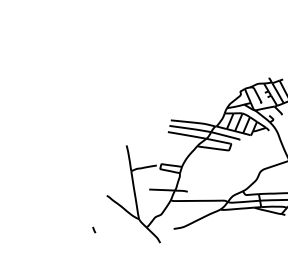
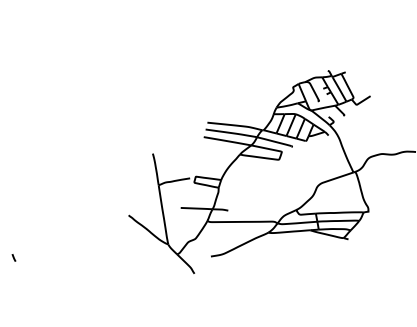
curve: (93, 229) -> (13, 257), moved

